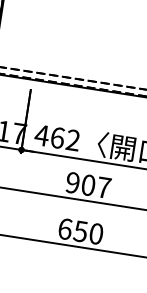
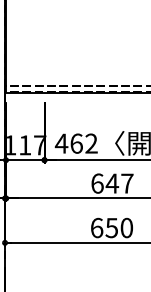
text: (81, 184) -> (105, 183), 907 -> 647

